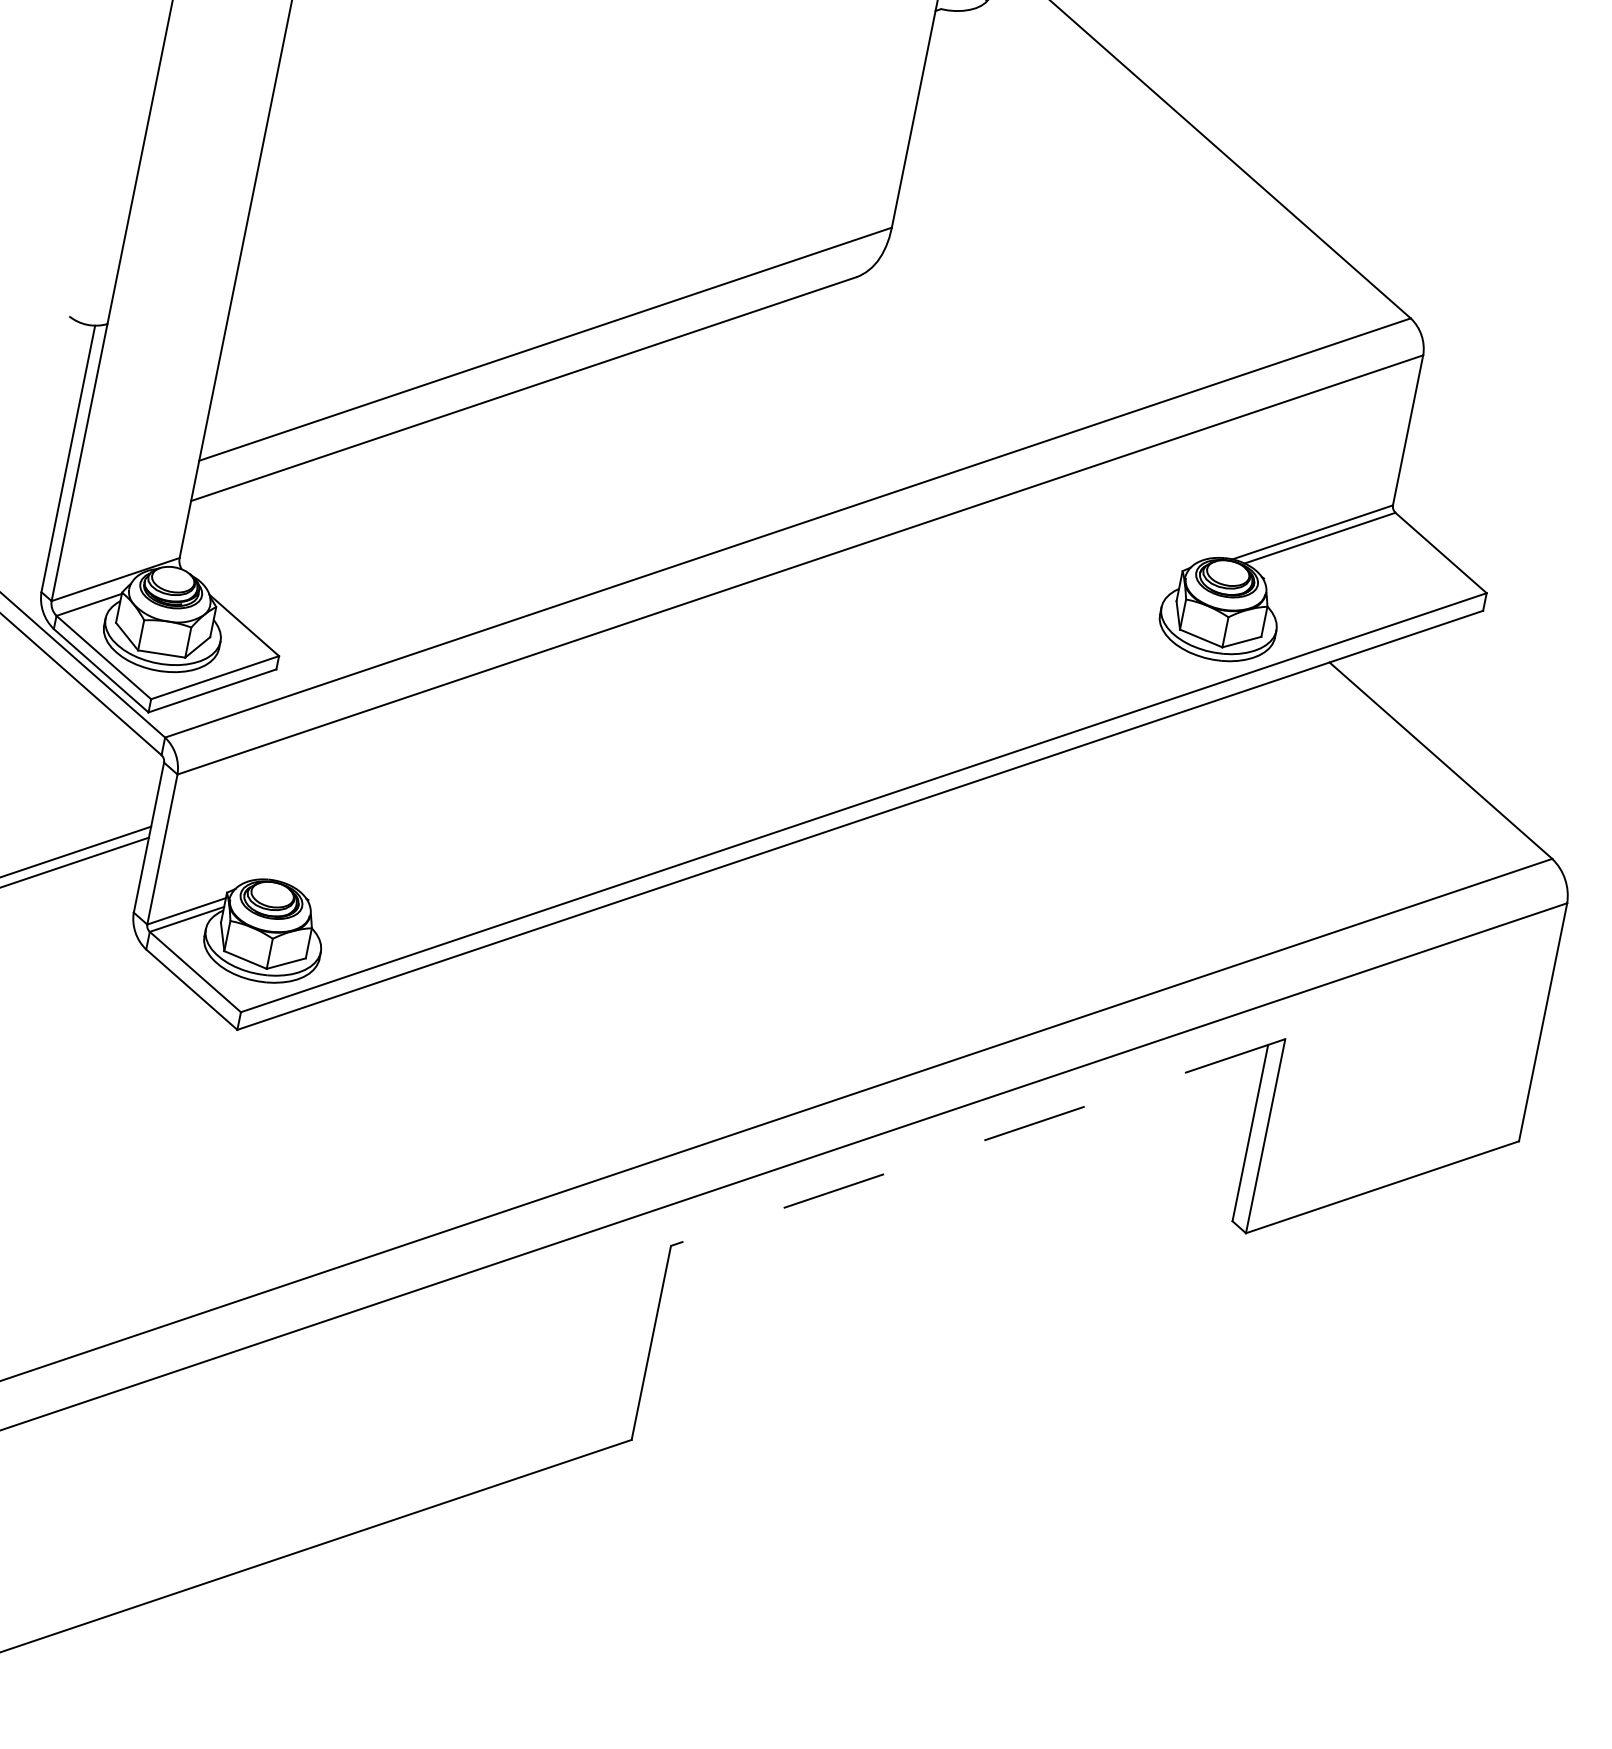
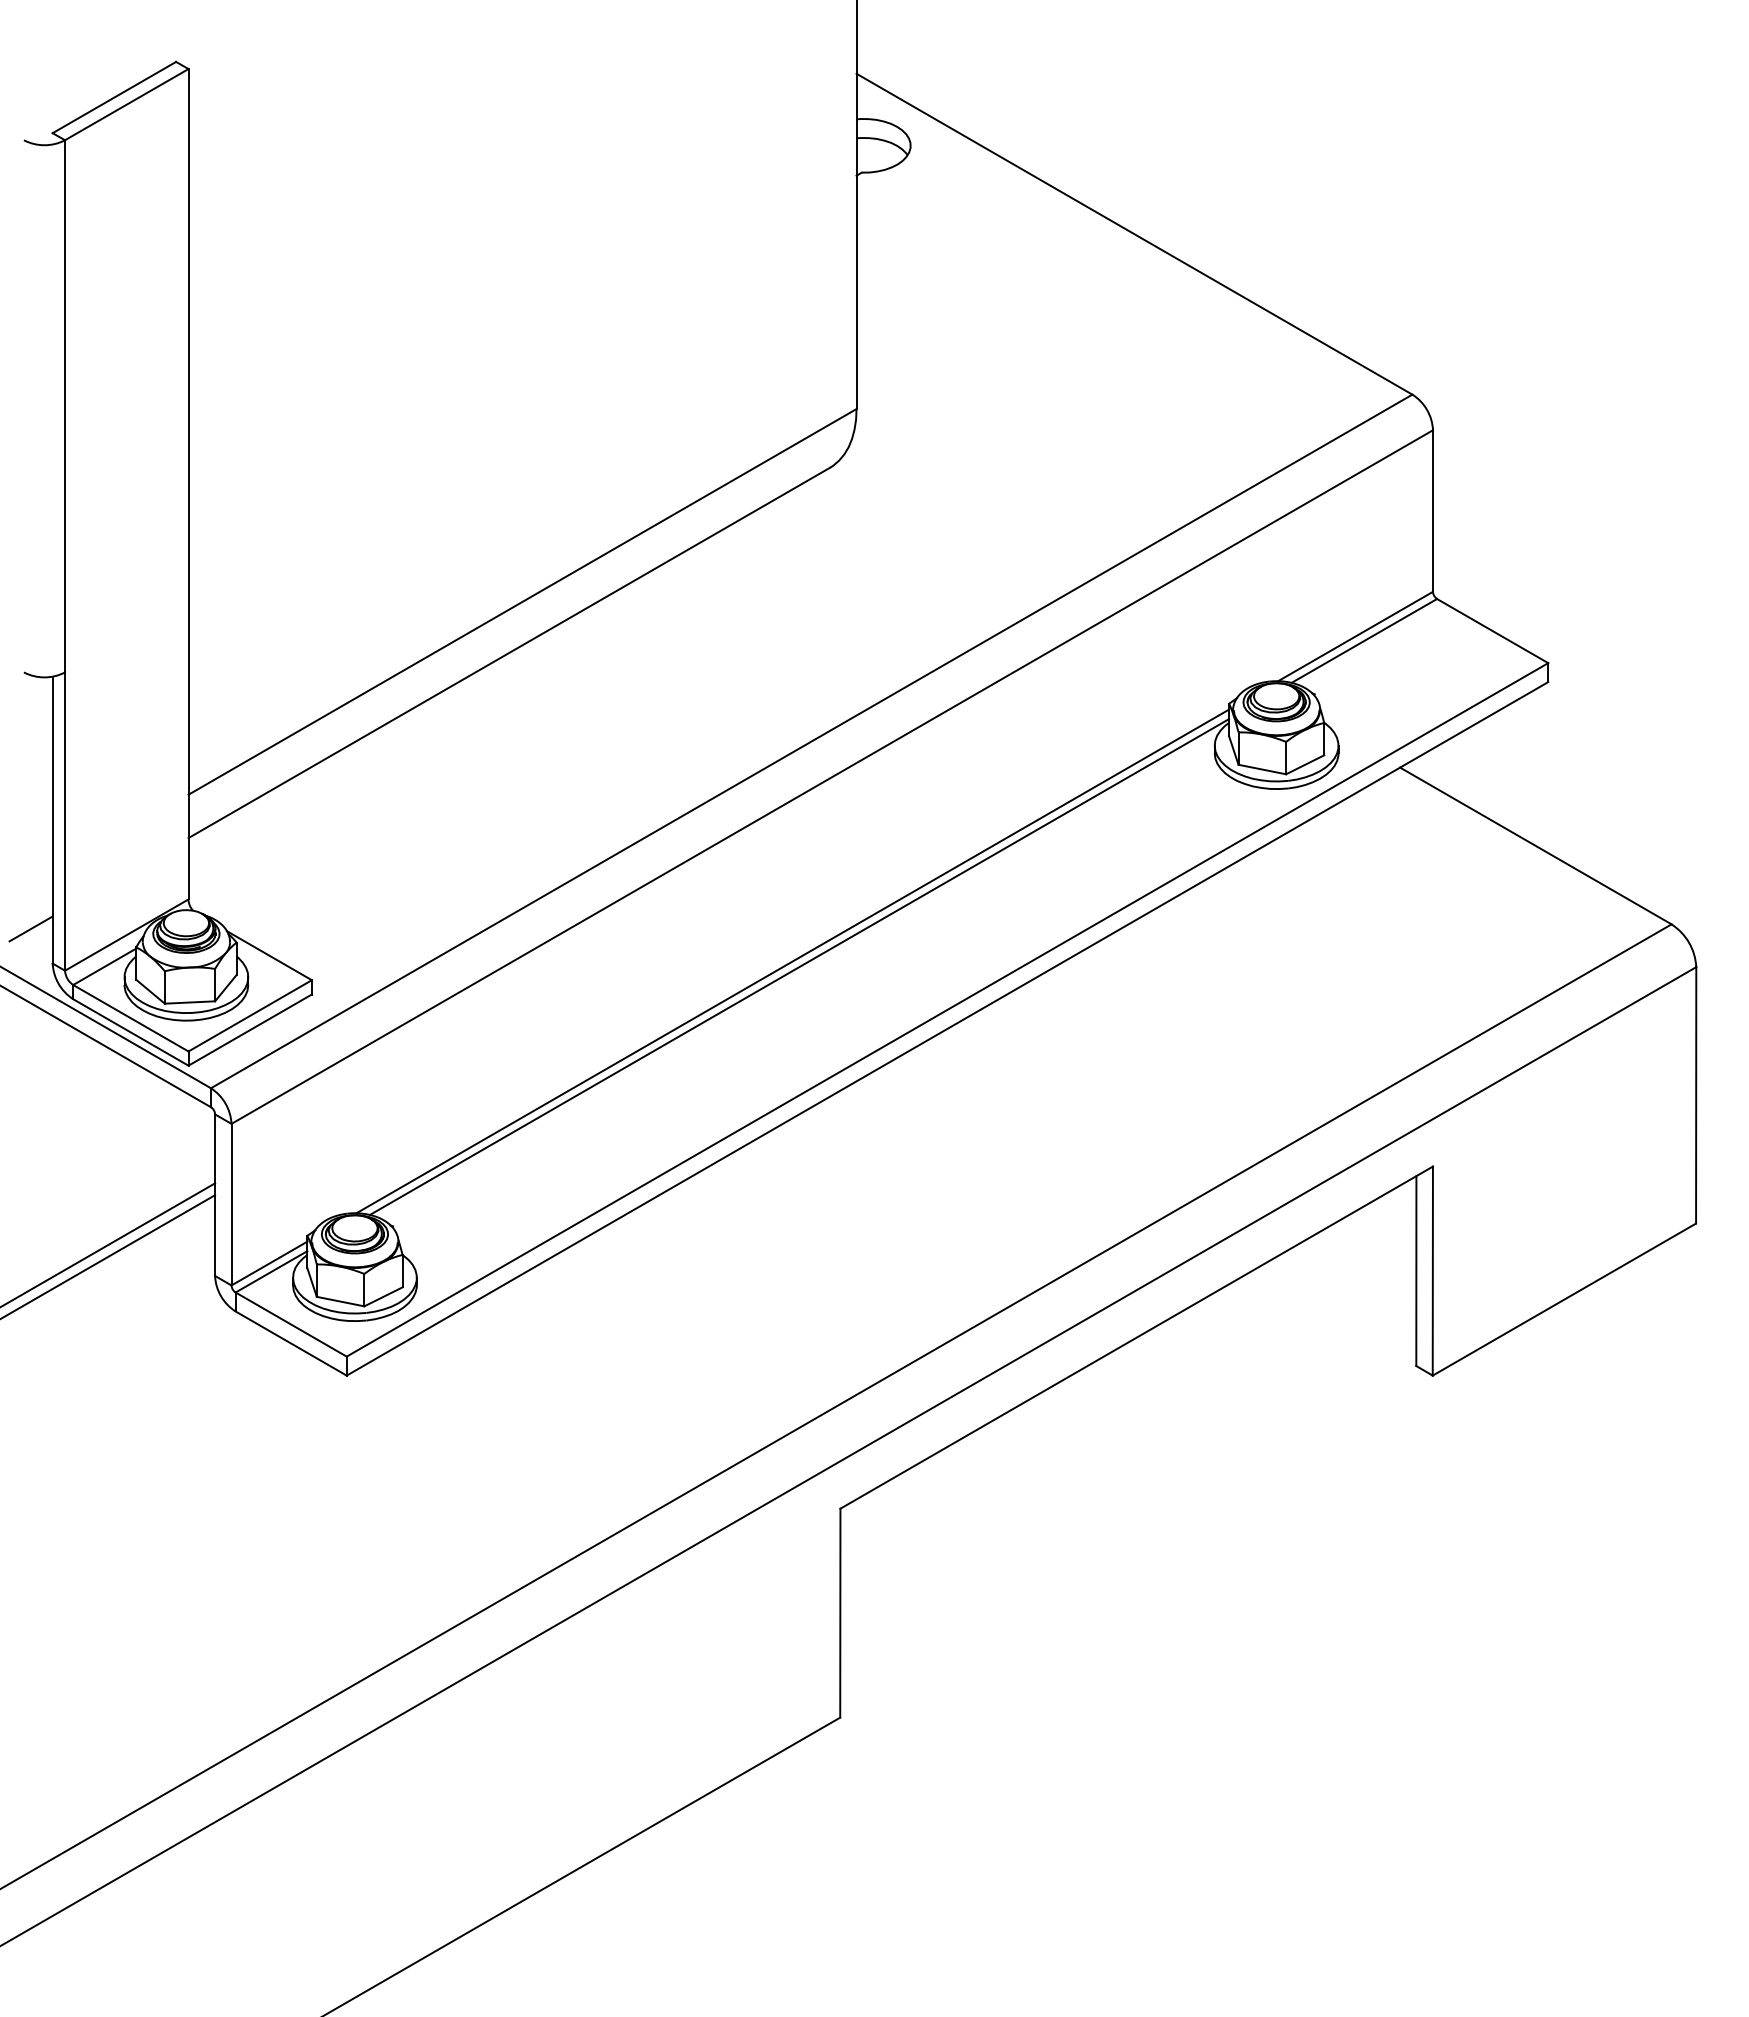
line: (27, 555) -> (30, 928), added
line: (728, 728) -> (792, 961), added
line: (734, 734) -> (799, 966), added
line: (978, 1142) -> (1136, 1337), dashed -> solid

